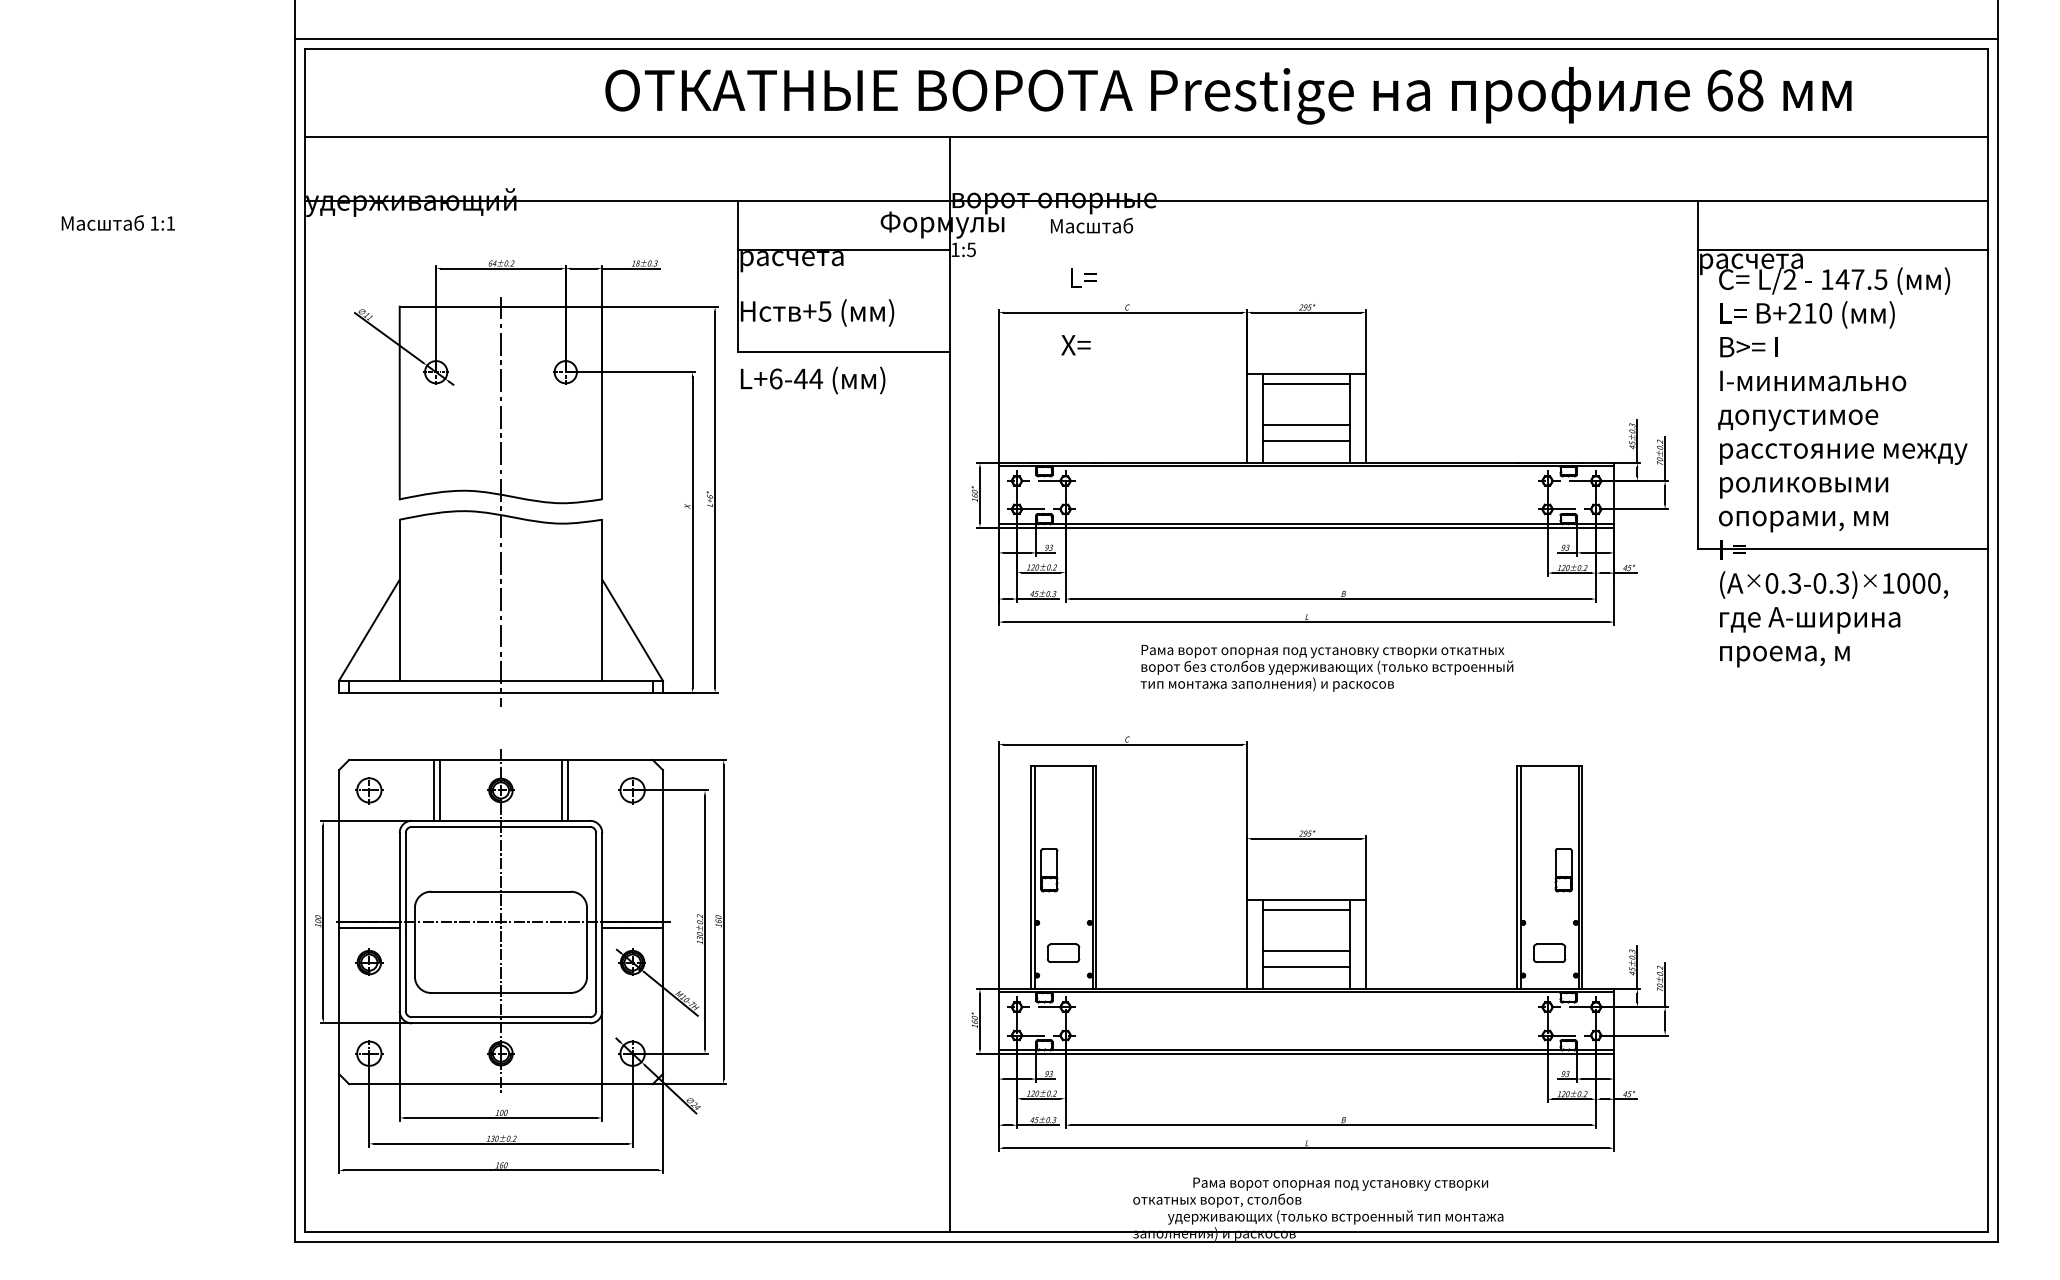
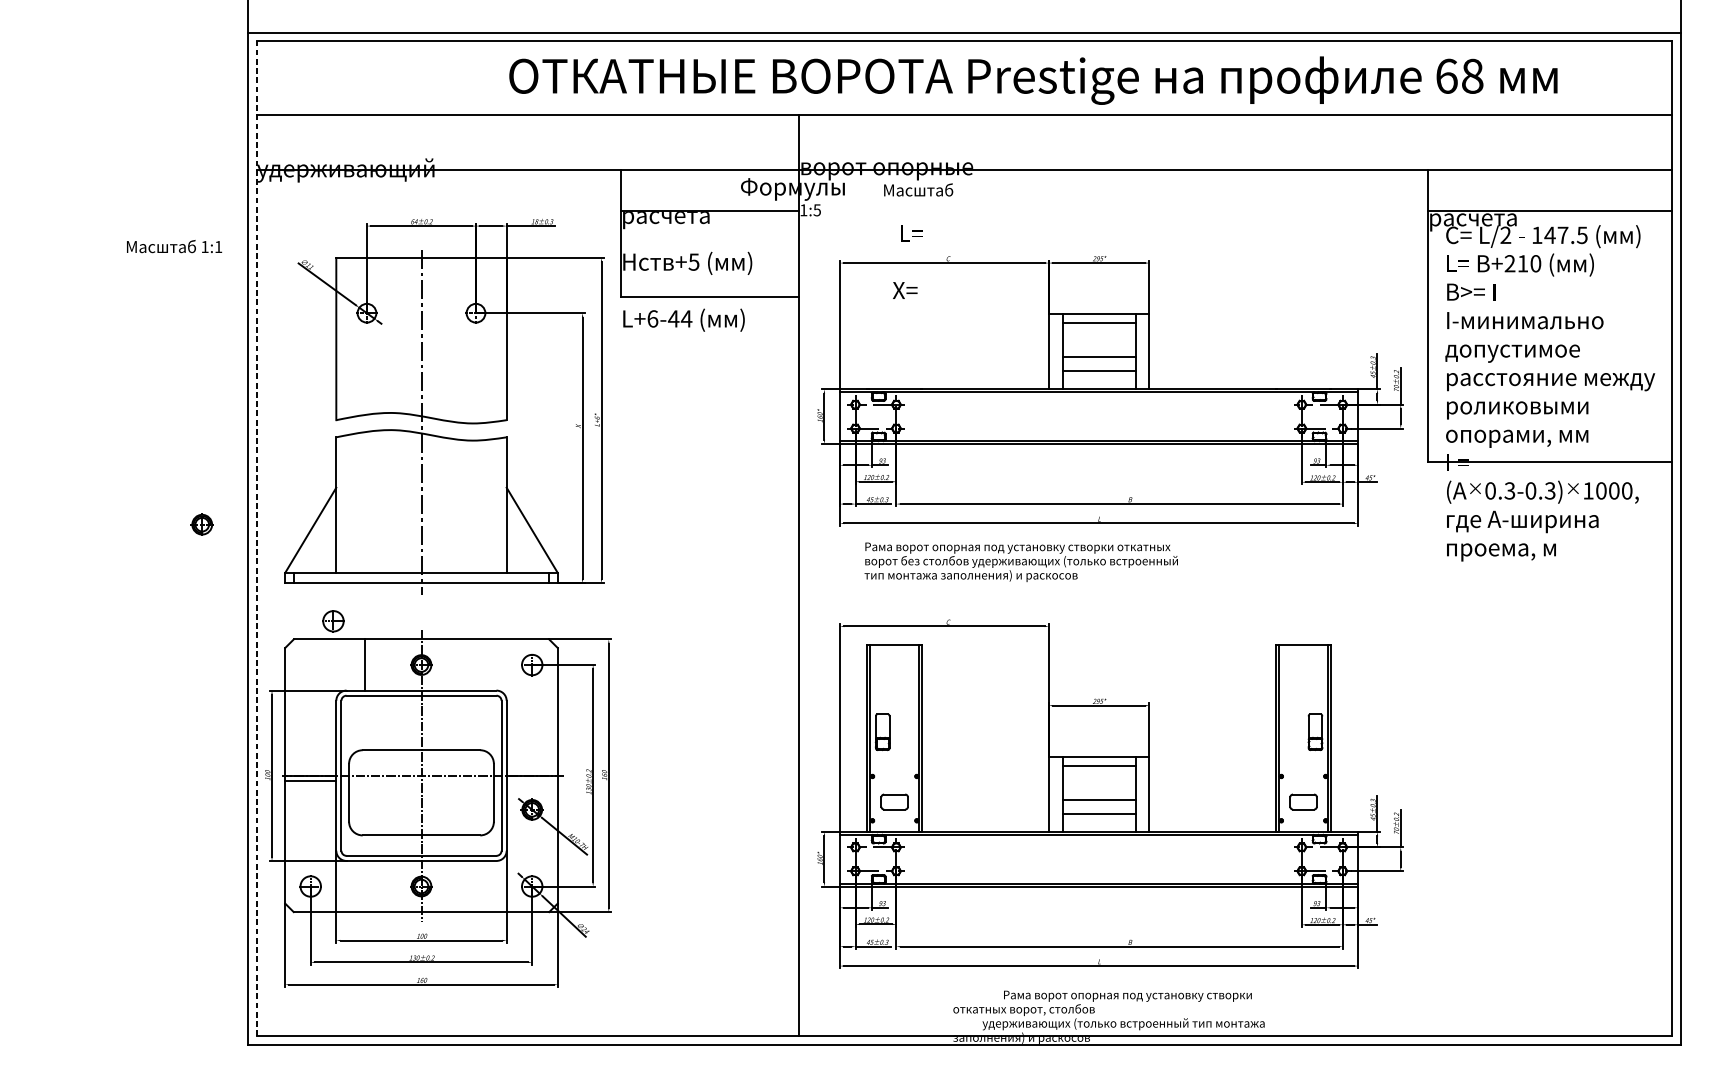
text: (117, 222) -> (173, 246), moved
line: (305, 639) -> (257, 538), solid -> dashed
text: (1326, 667) -> (1020, 561), moved
part: (369, 790) -> (333, 621), moved
line: (440, 790) -> (370, 665), removed
line: (561, 790) -> (472, 665), removed
line: (567, 790) -> (477, 665), removed
line: (632, 928) -> (532, 781), removed
part: (369, 961) -> (202, 523), moved

